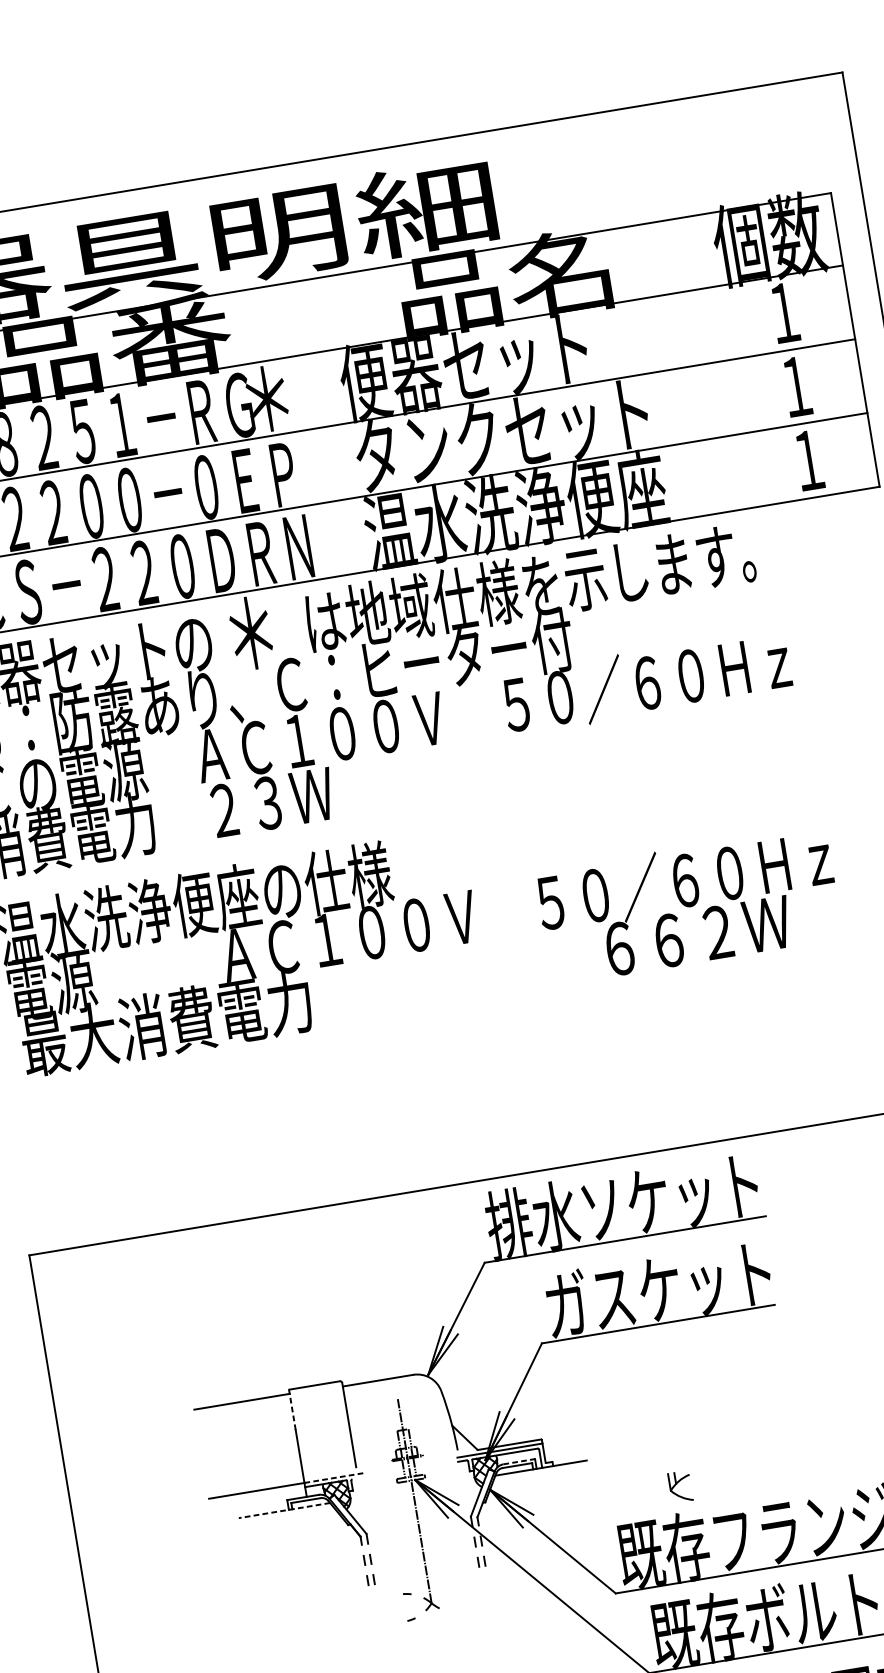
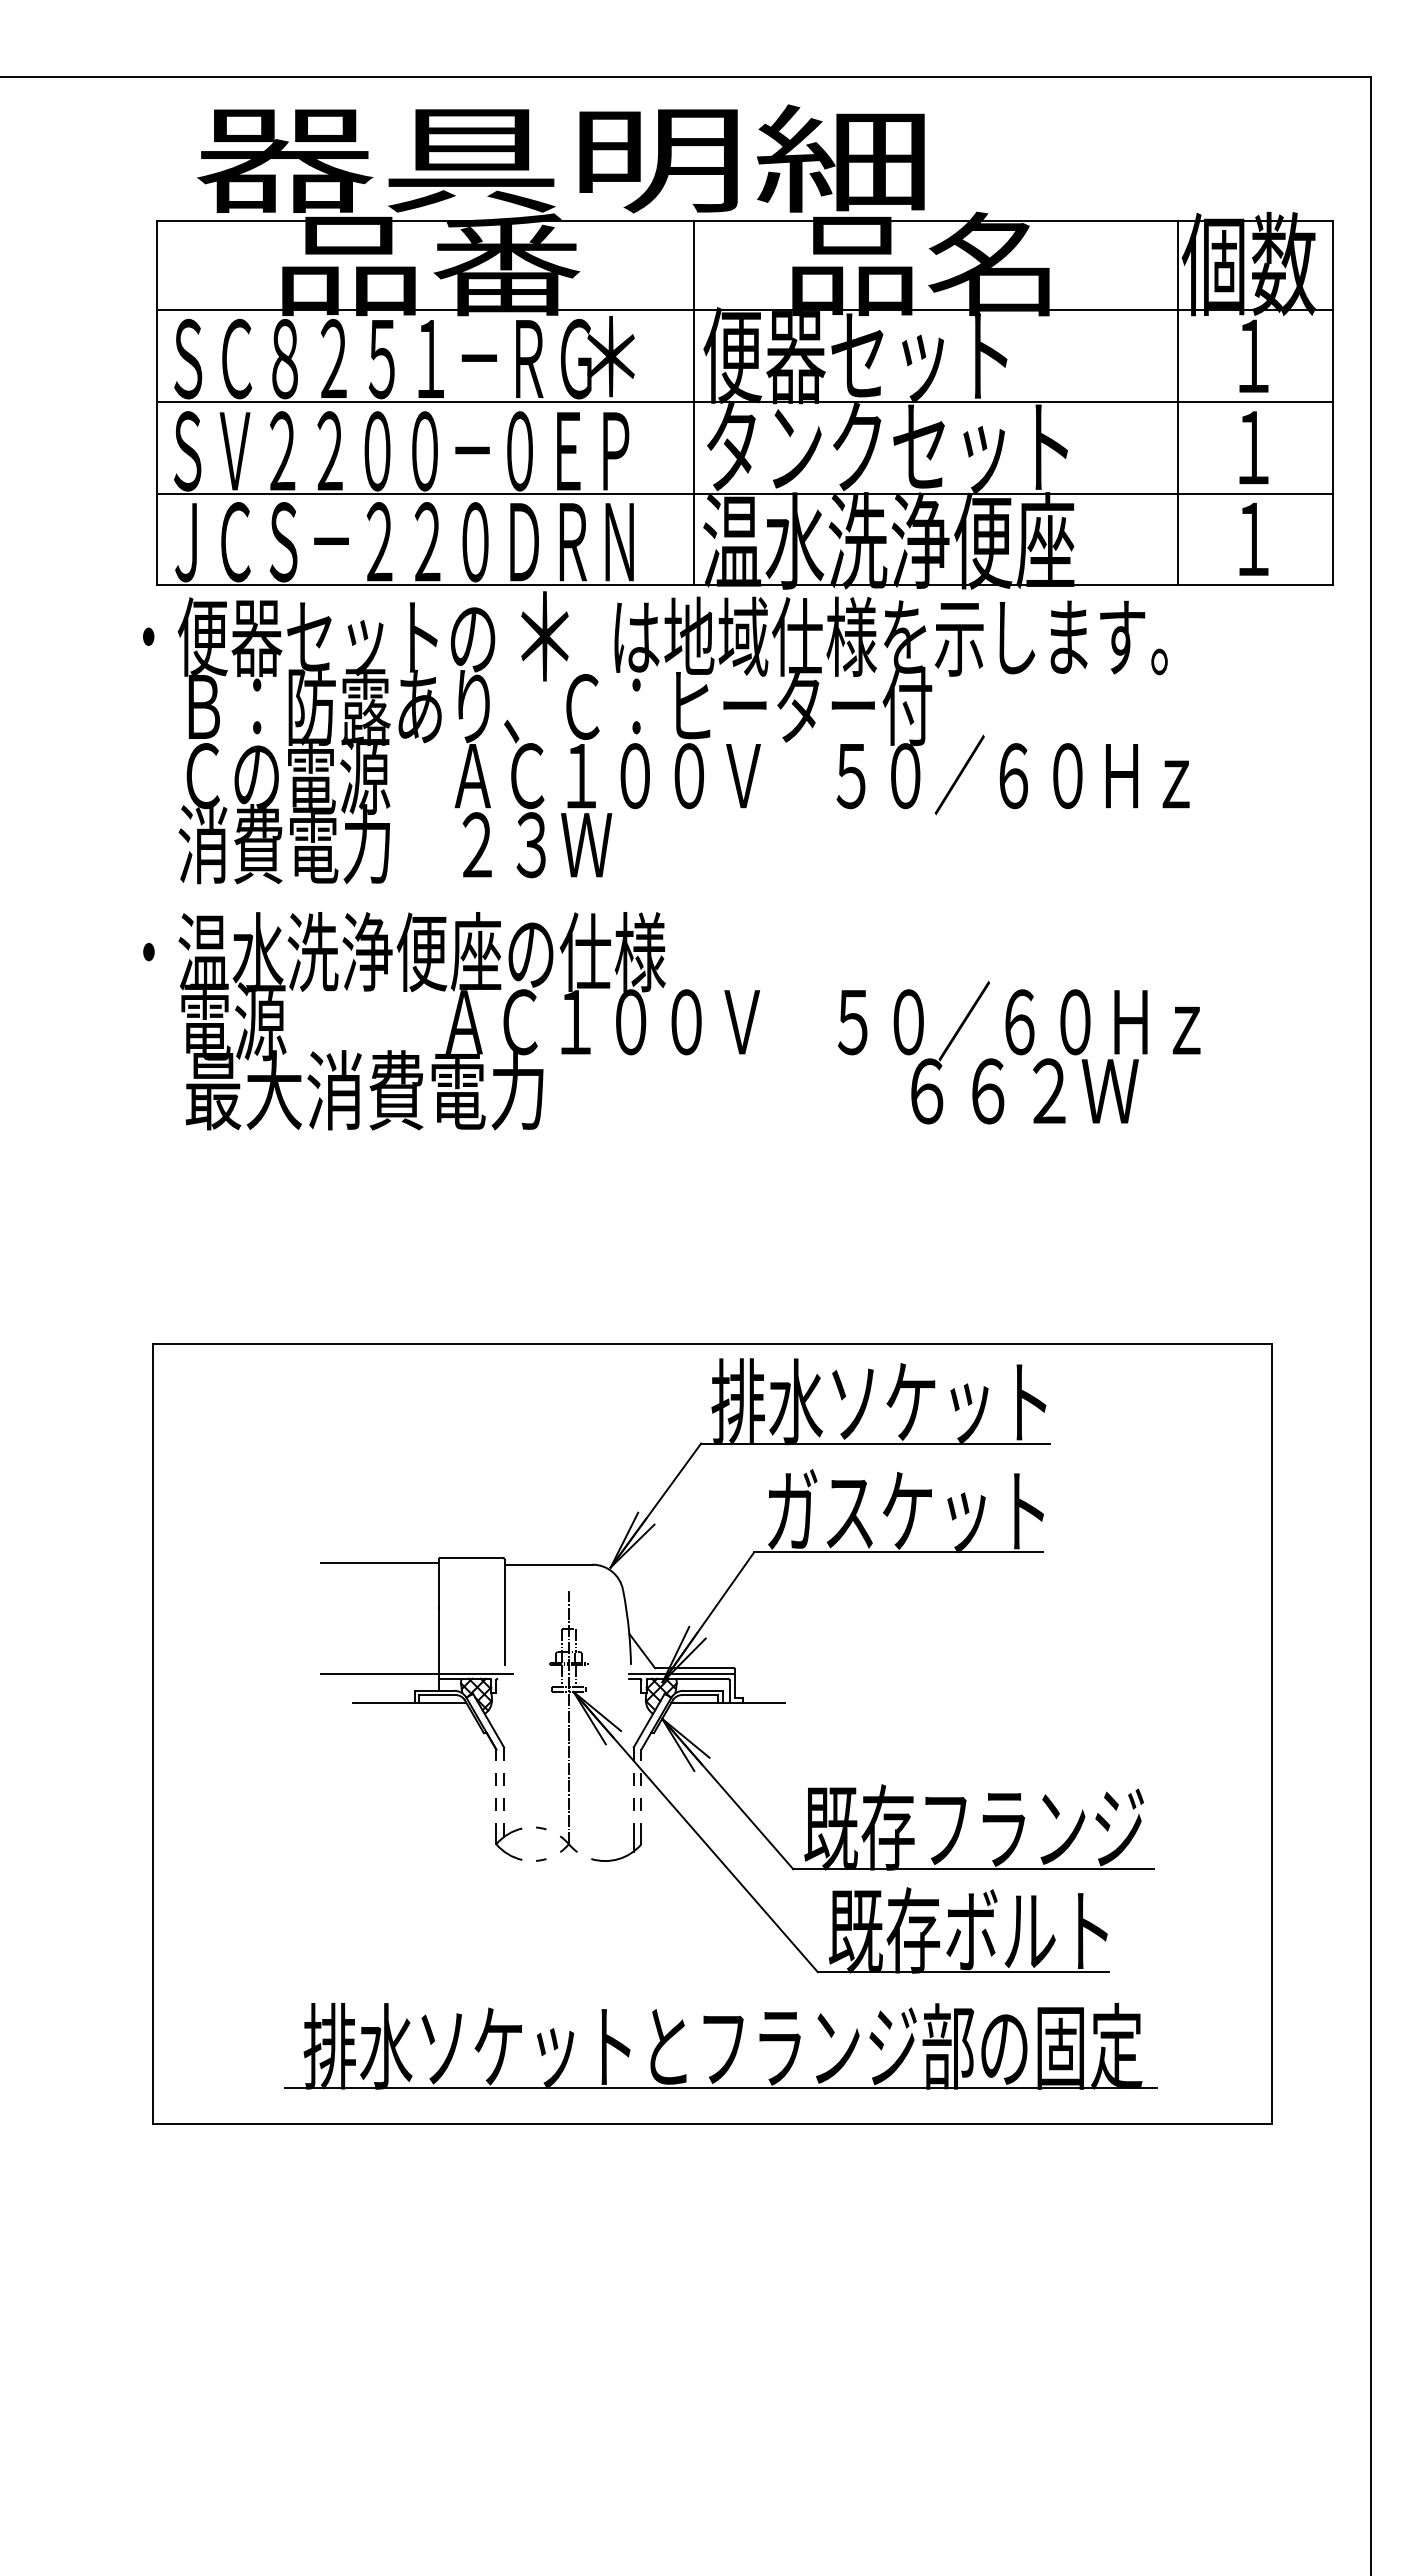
line: (729, 360) -> (1177, 402), added
line: (340, 424) -> (694, 402), added
line: (292, 1411) -> (439, 1584), dashed -> solid
line: (519, 1461) -> (703, 1690), dashed -> solid
line: (334, 1477) -> (476, 1673), dashed -> solid
part: (680, 1486) -> (508, 1841), moved
line: (284, 1510) -> (409, 1702), dashed -> solid
part: (476, 1605) -> (622, 1856), added

